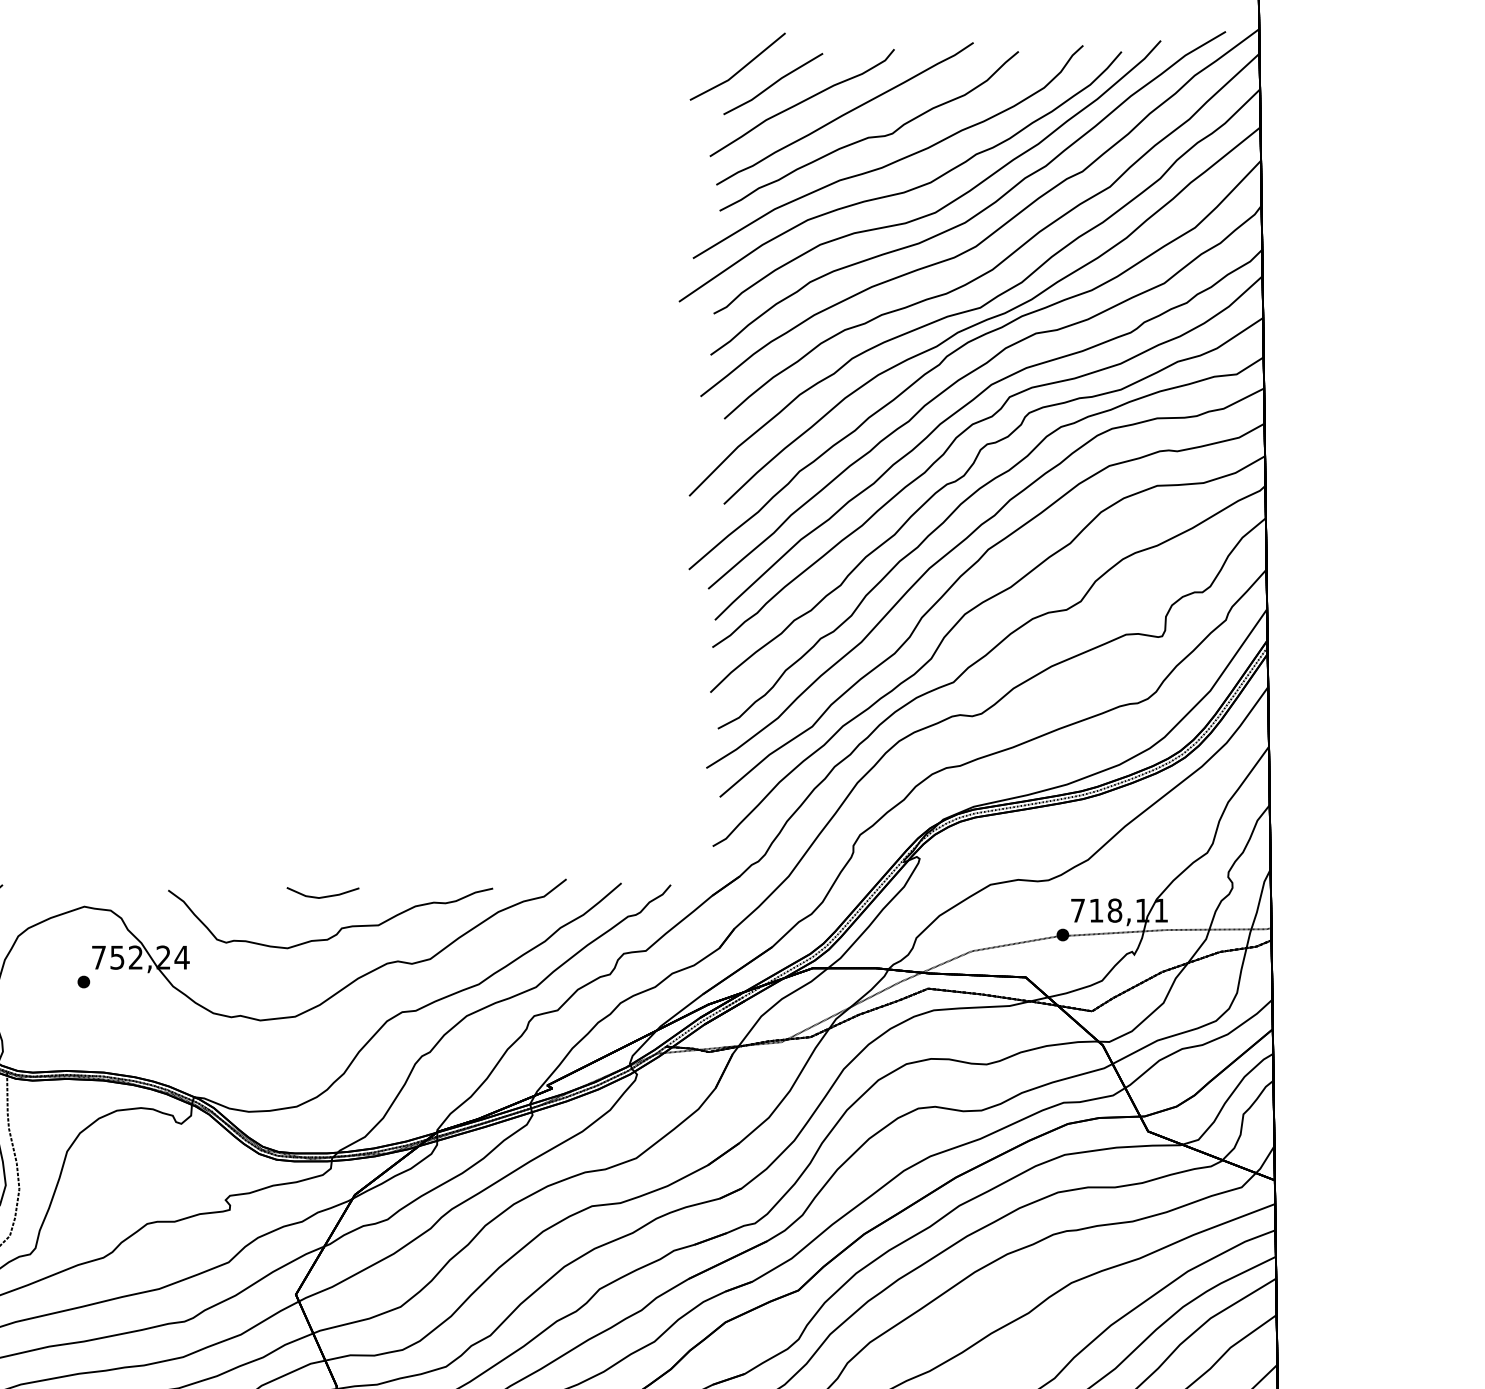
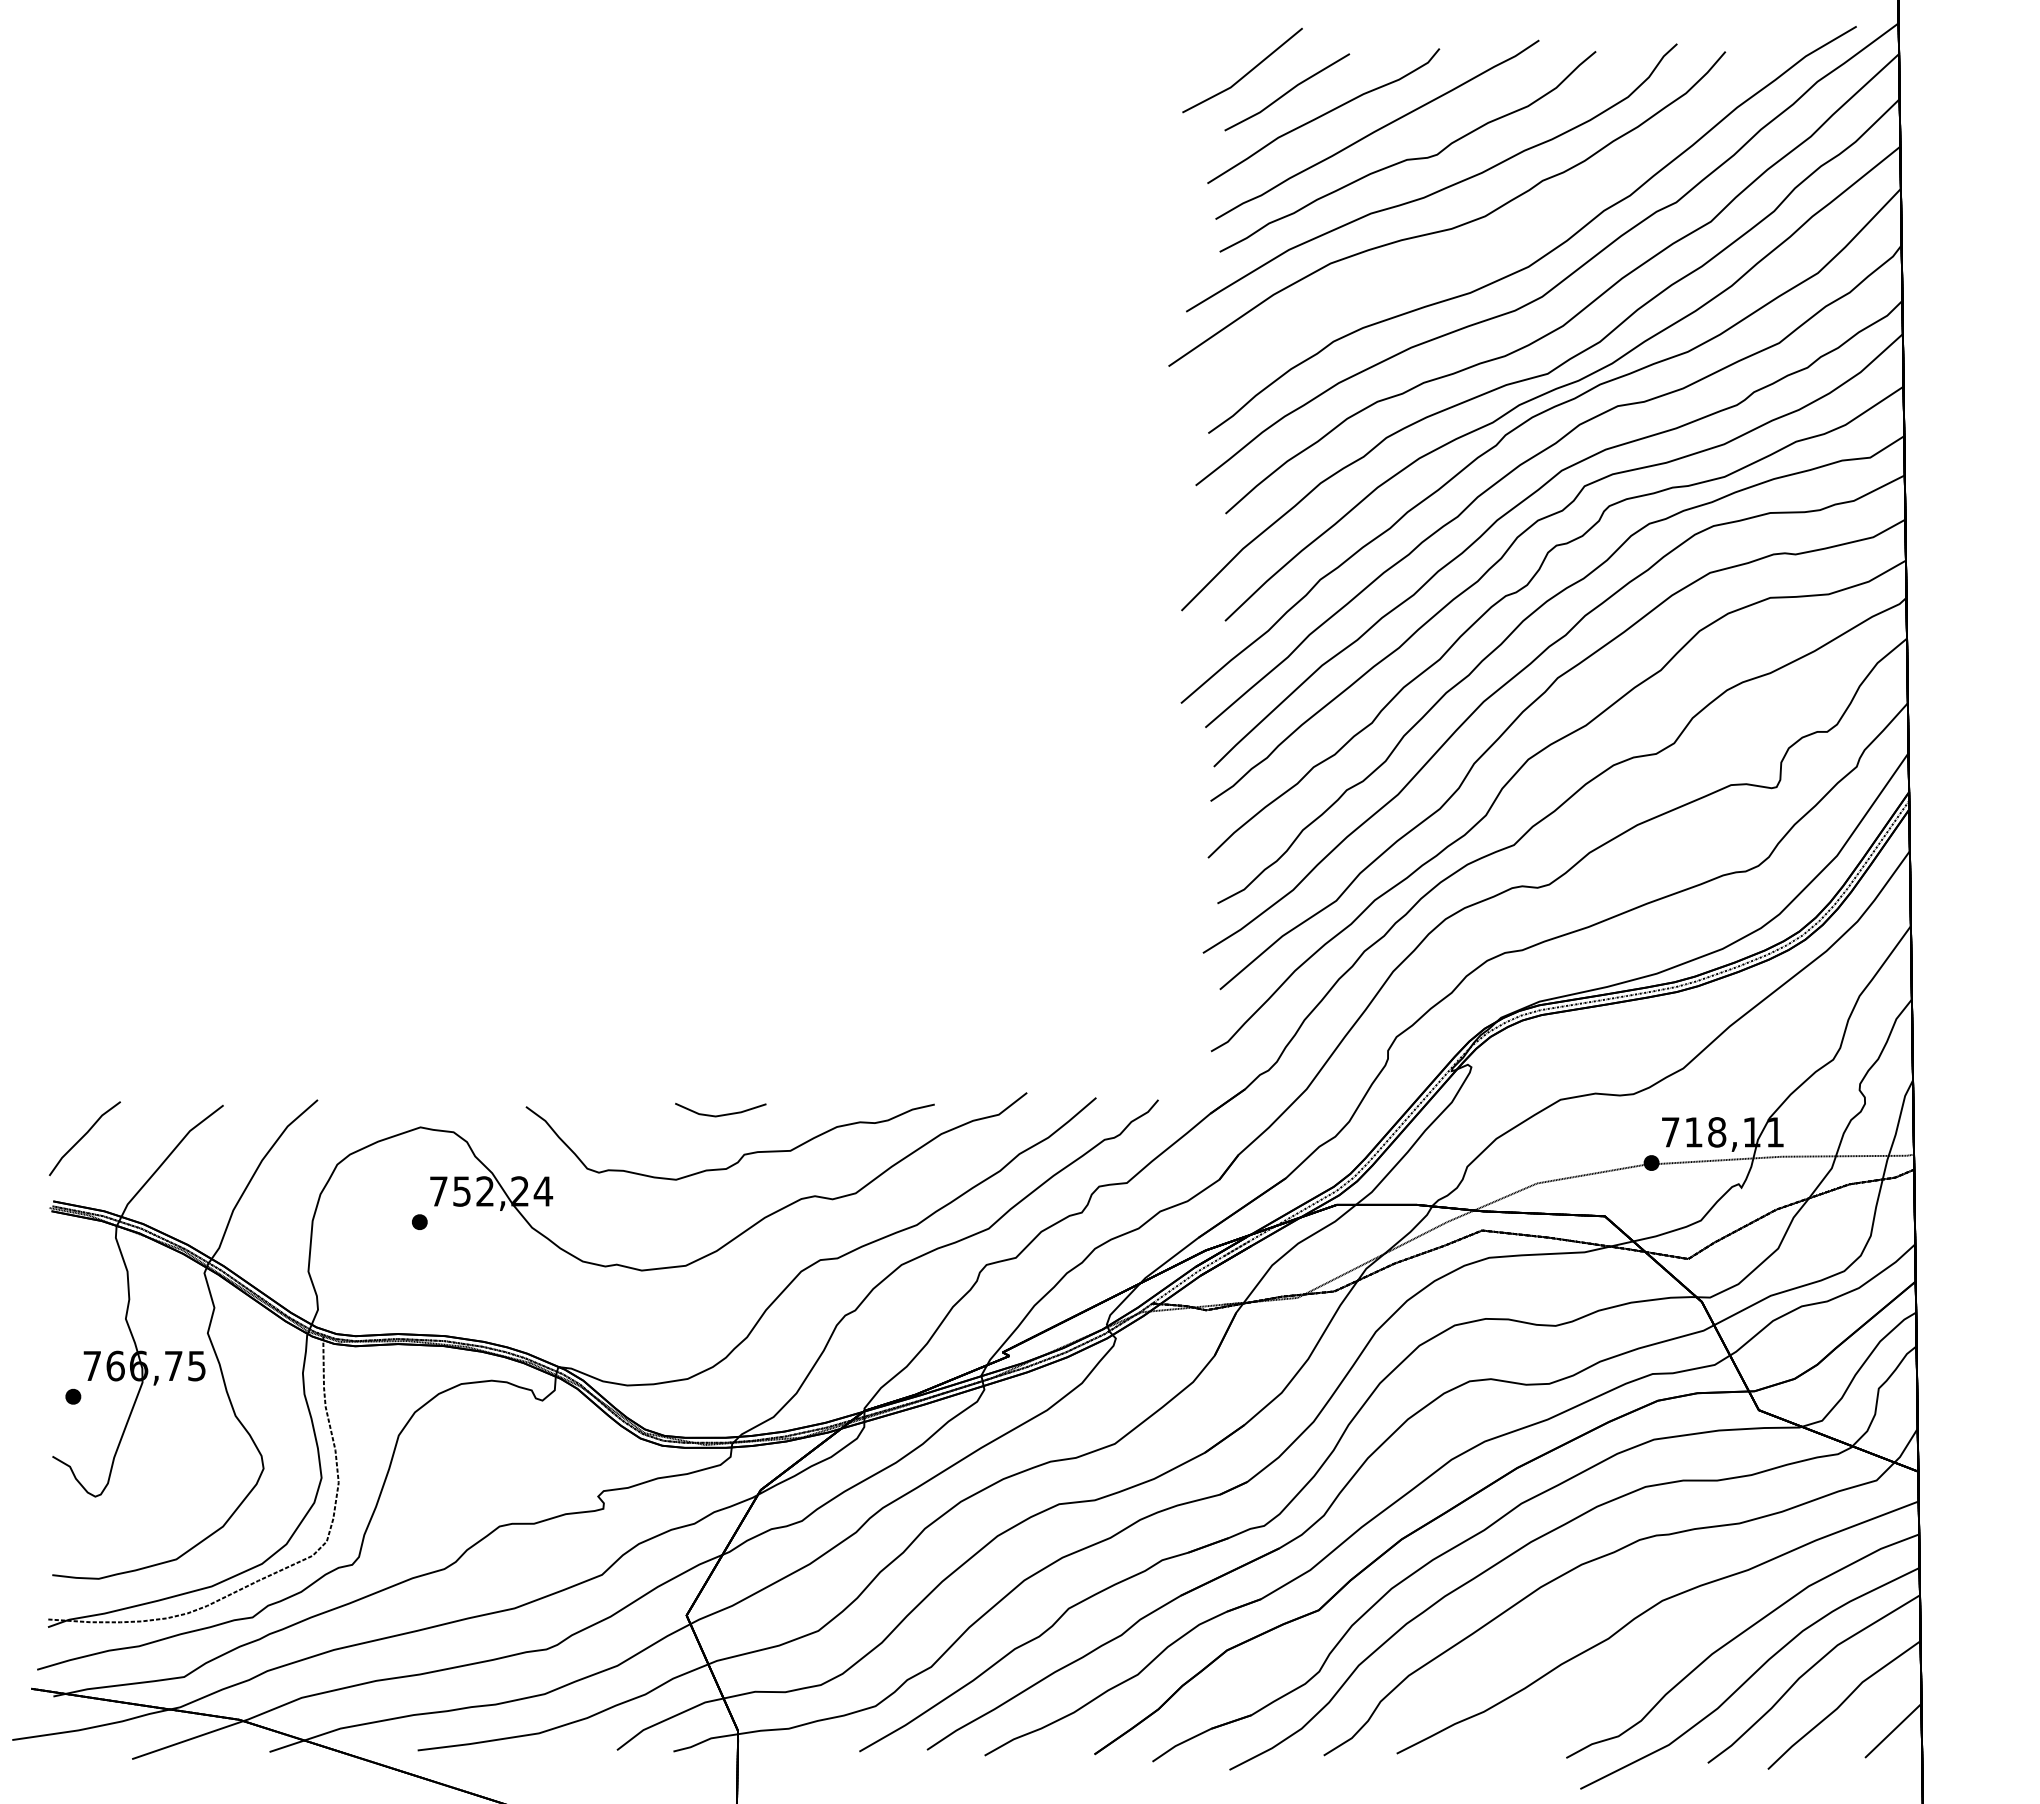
part: (950, 201) -> (1510, 240), removed

